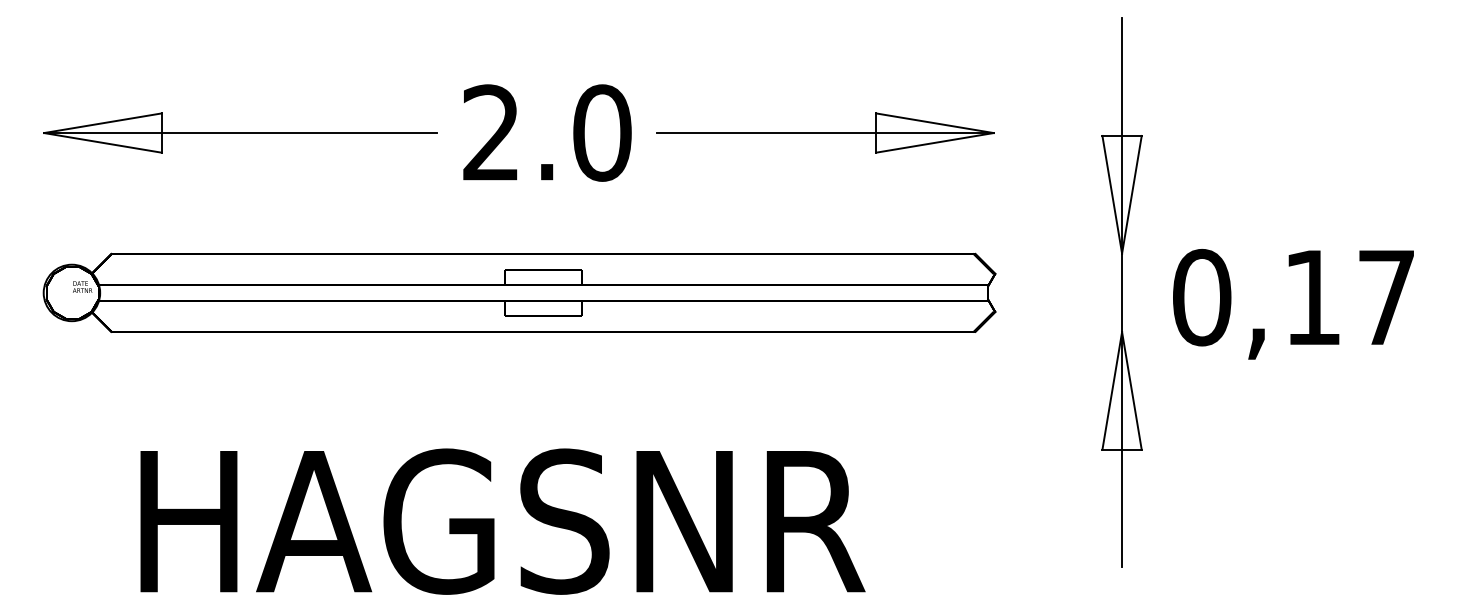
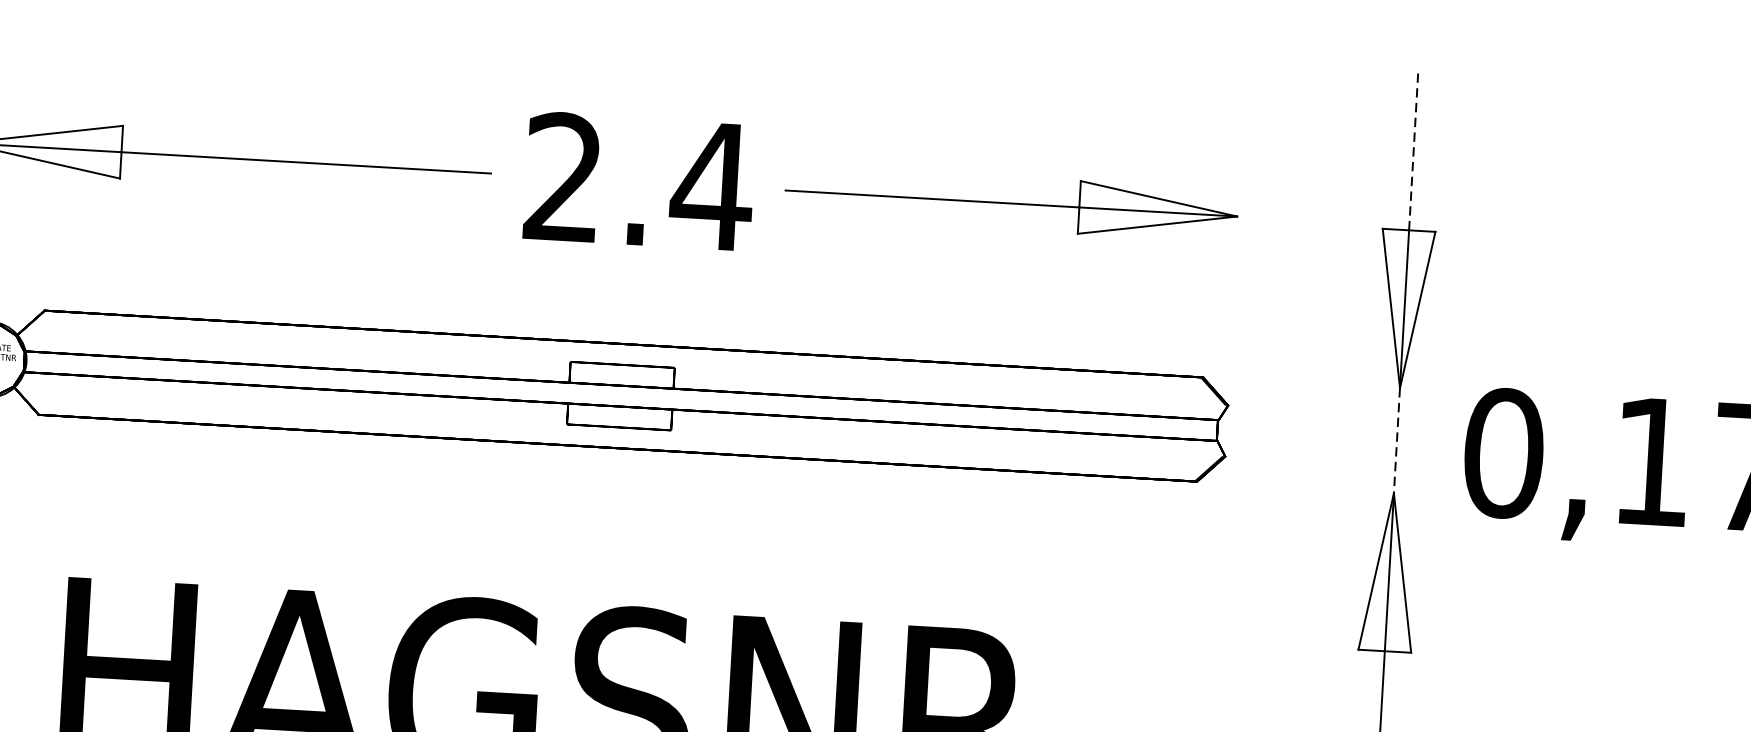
line: (1122, 77) -> (1414, 151), solid -> dashed
text: (601, 132) -> (711, 185), 2.0 -> 2.4
line: (1122, 293) -> (1397, 441), solid -> dashed

